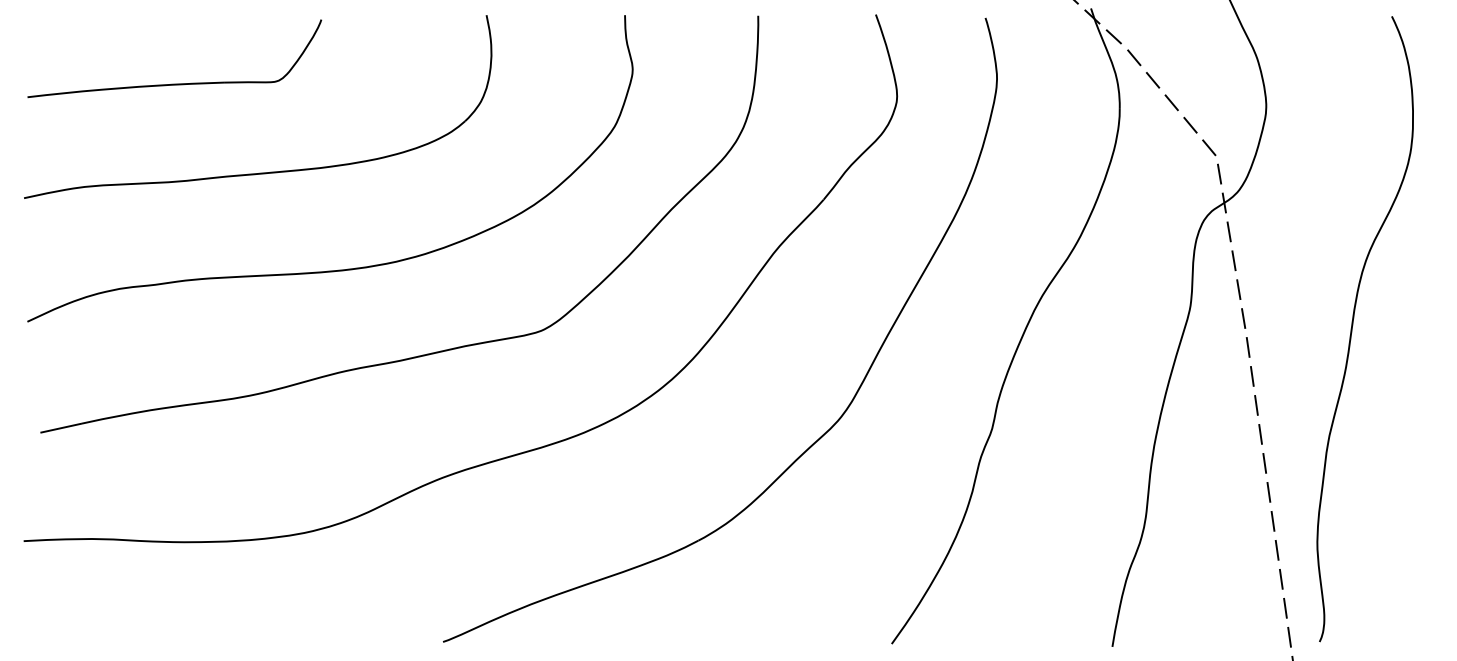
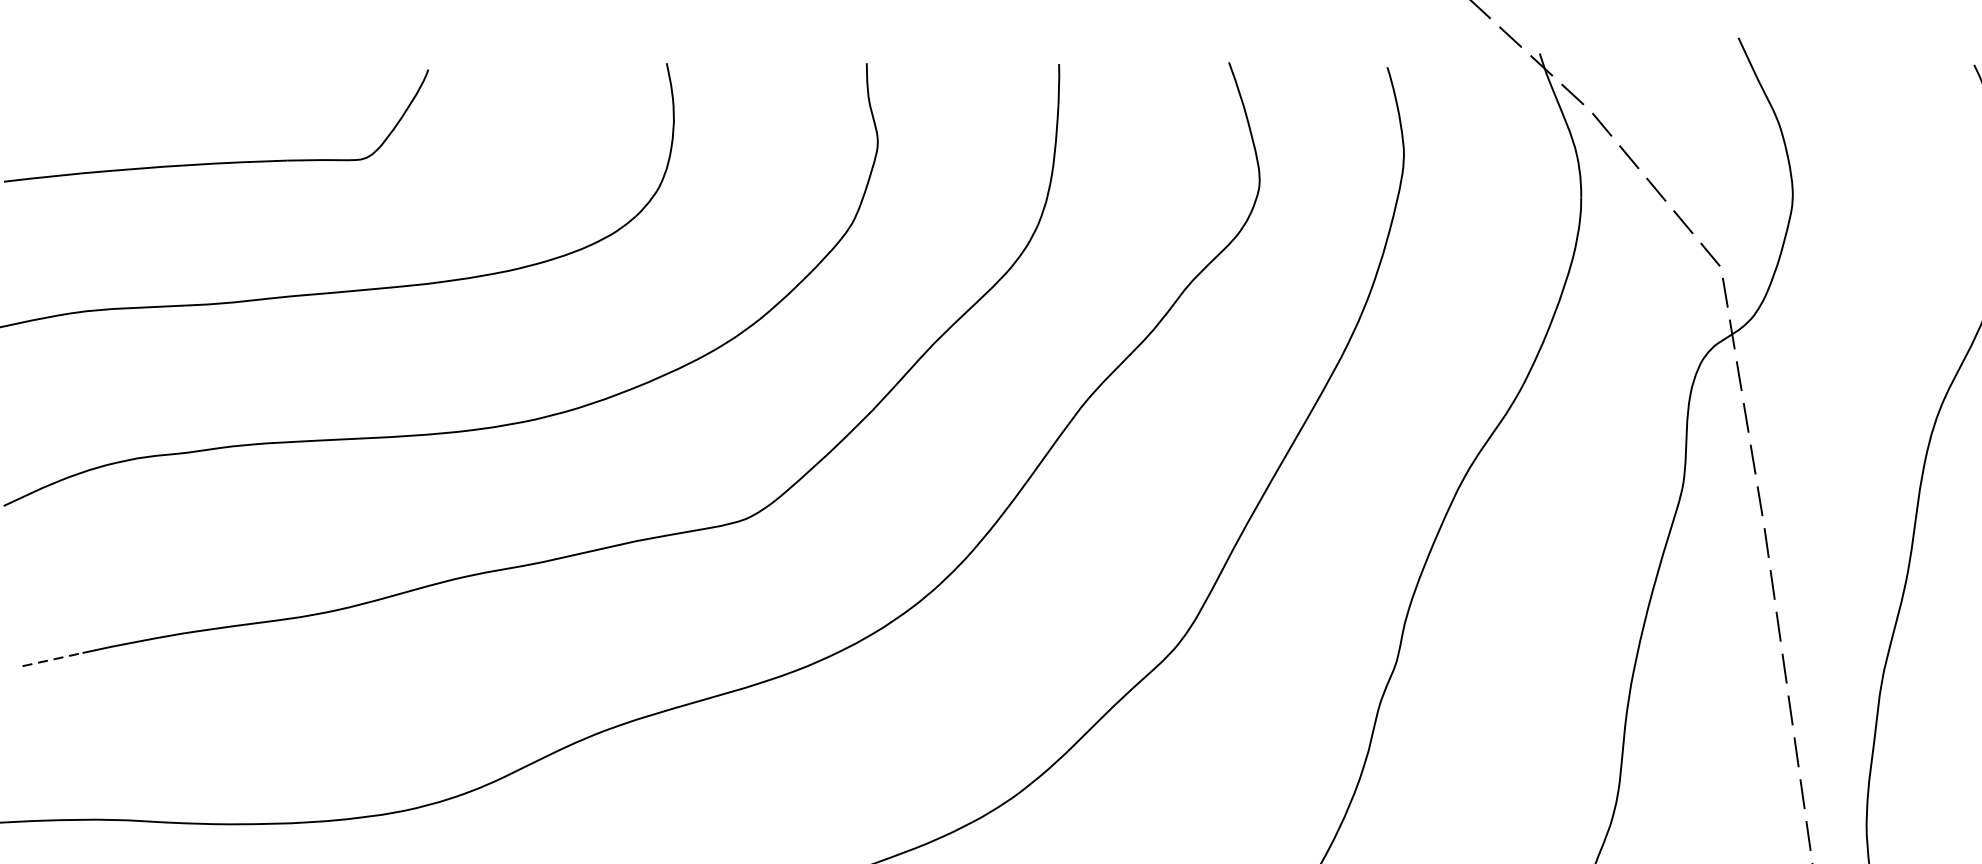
line: (61, 428) -> (52, 660), solid -> dashed

